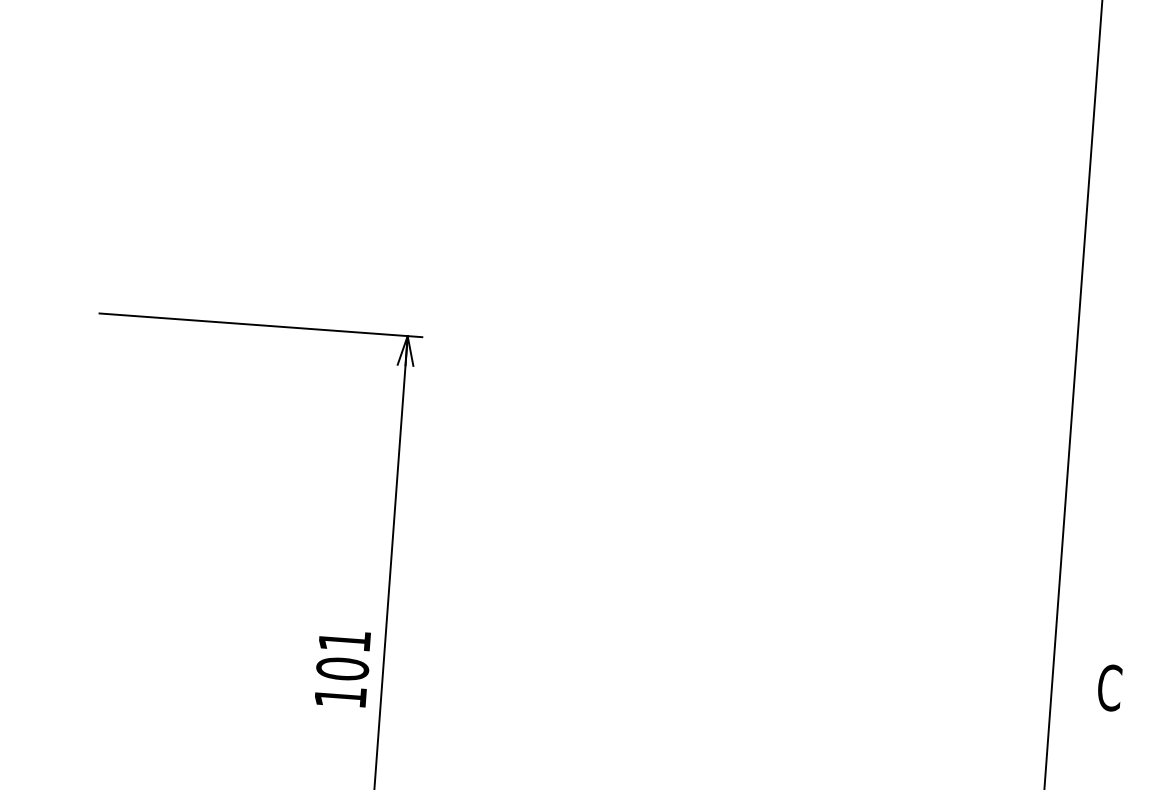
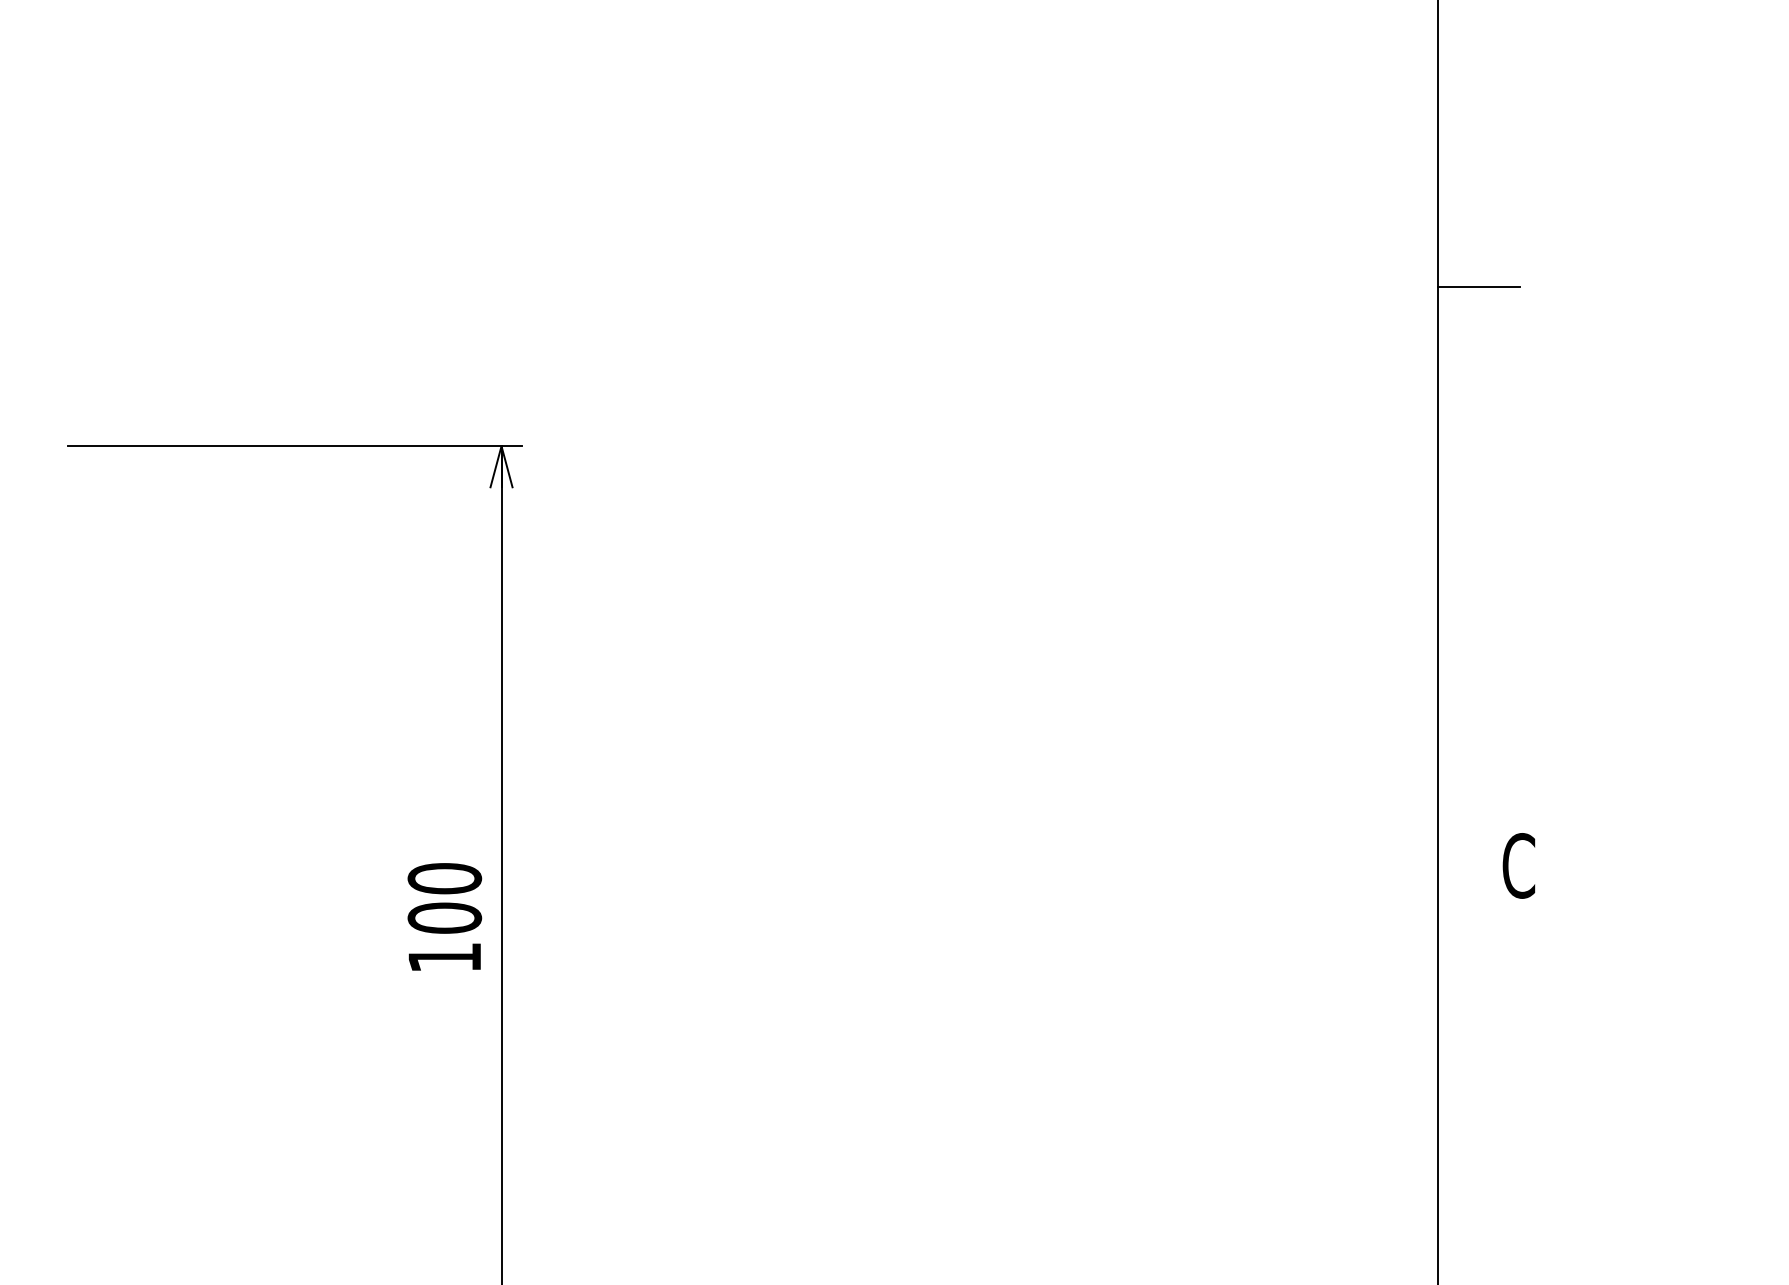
line: (1111, 274) -> (1479, 287), added
text: (344, 640) -> (444, 878), 101 -> 100

